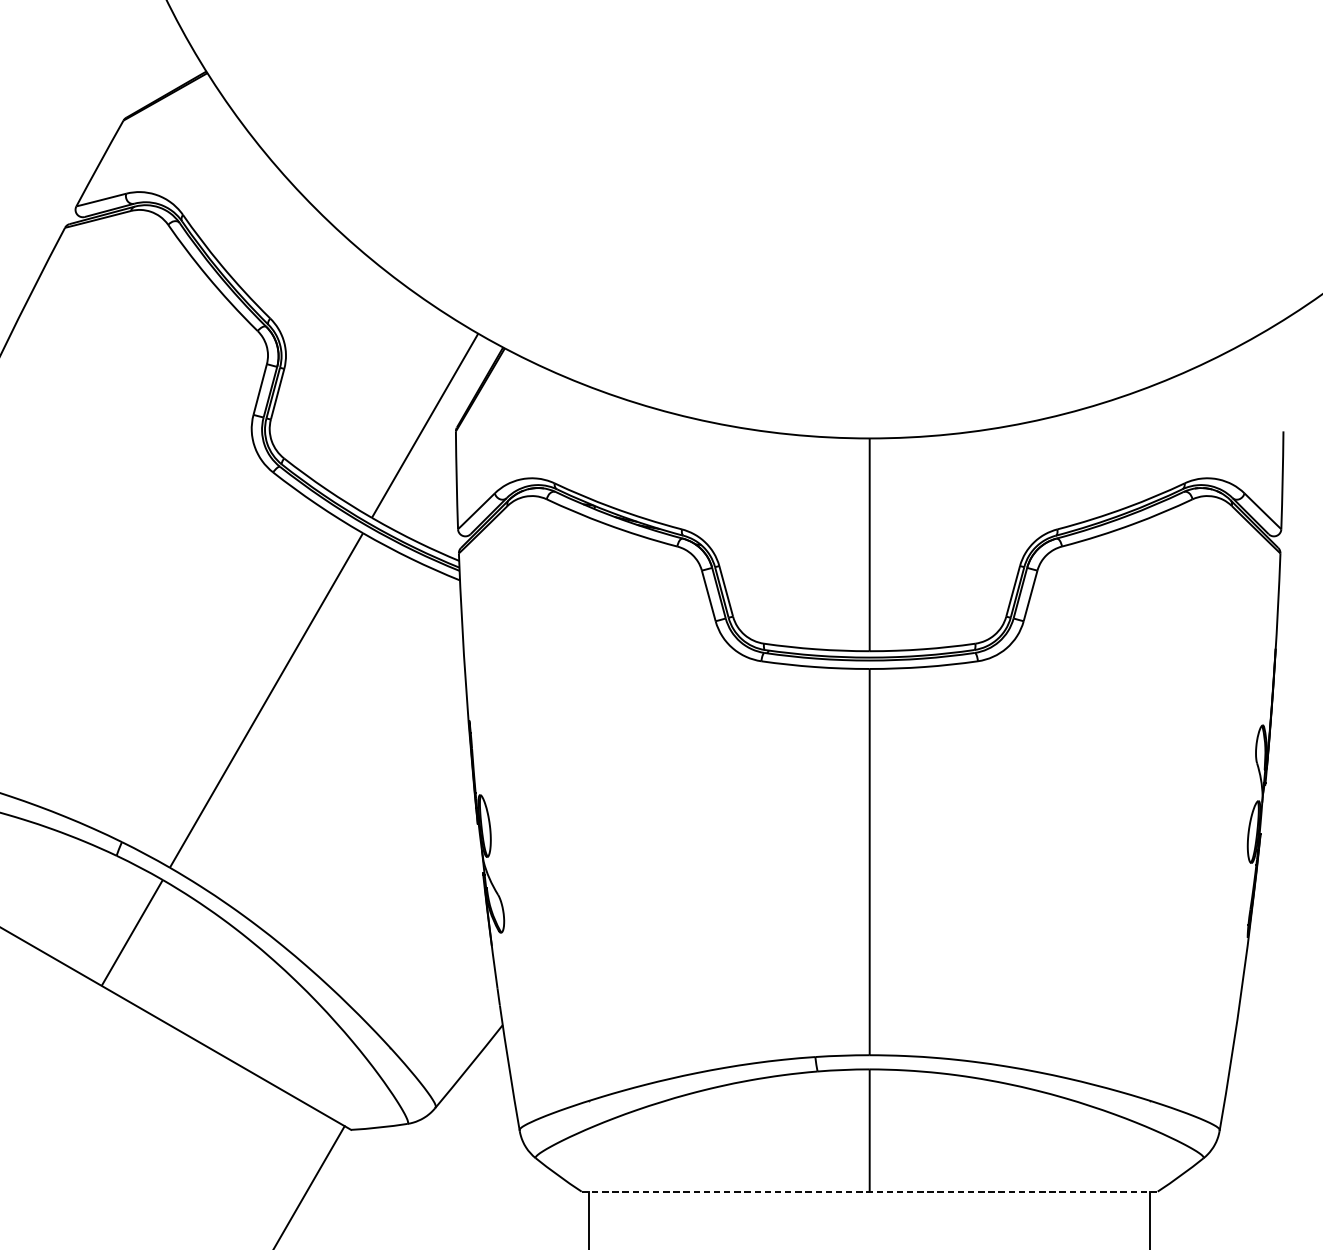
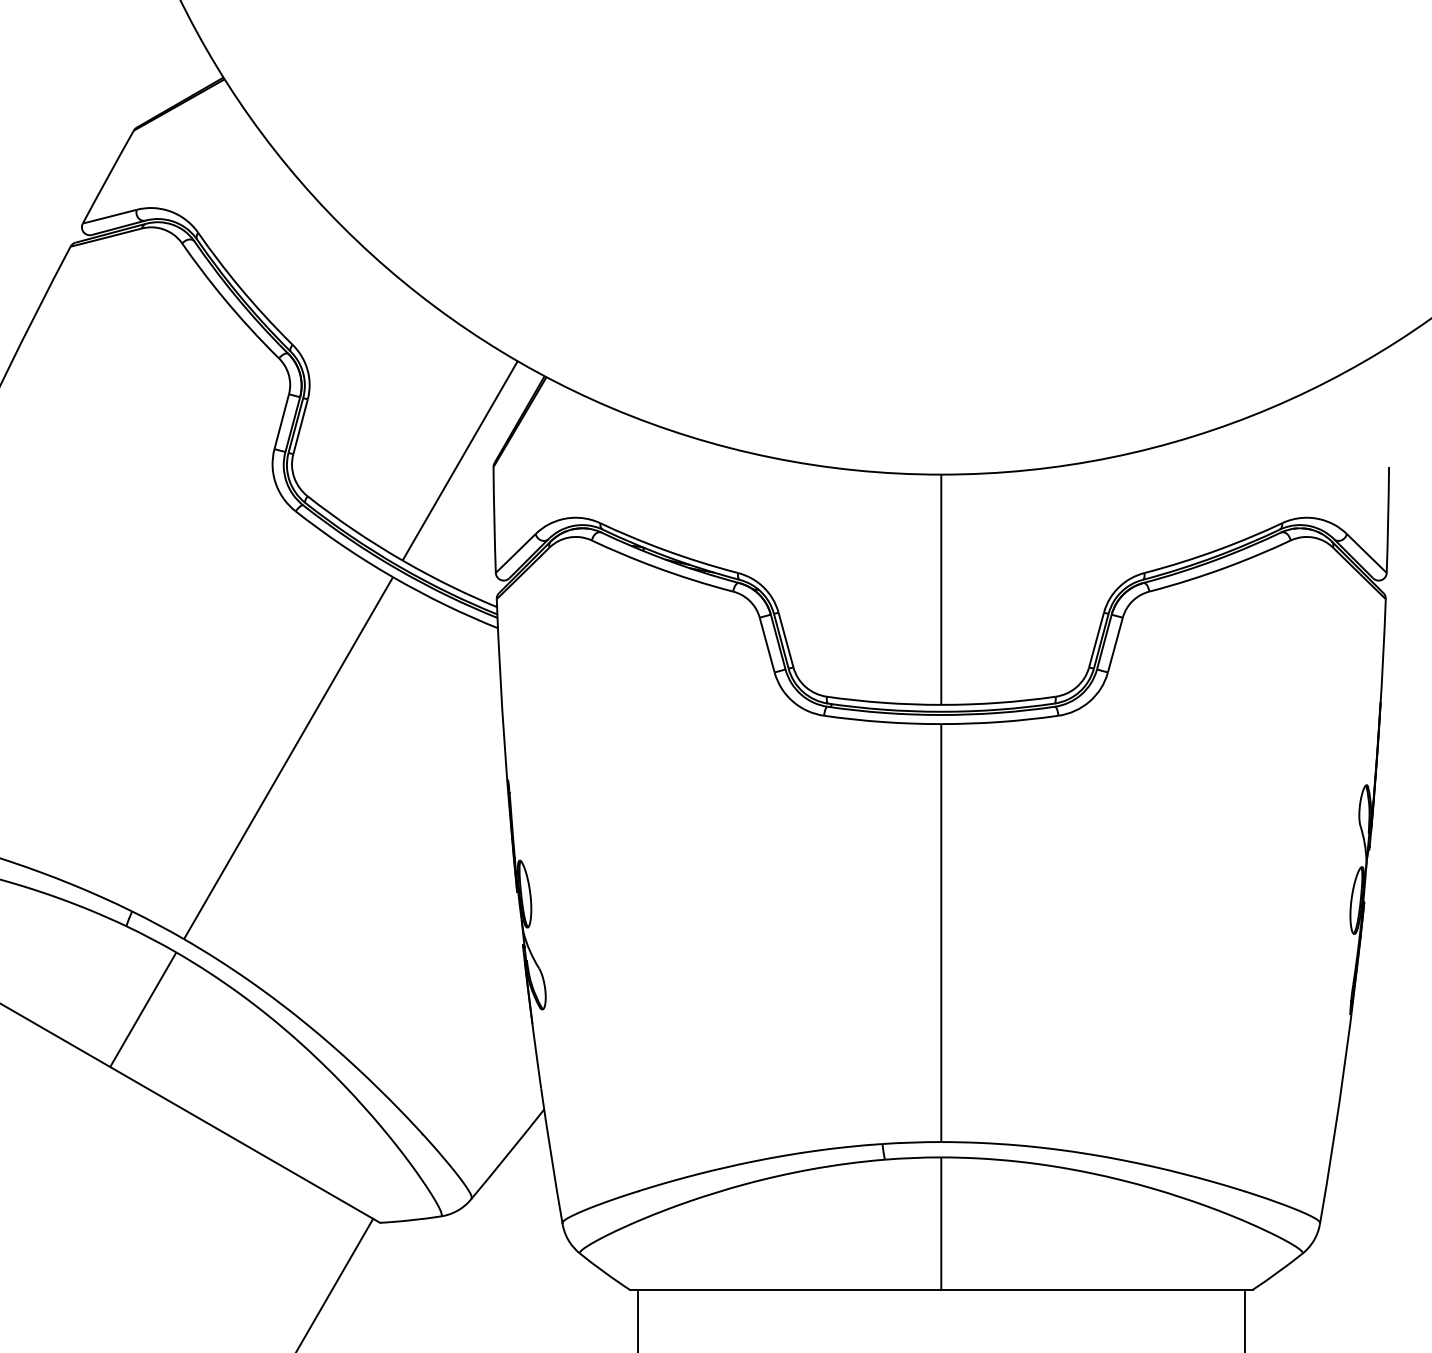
line: (869, 1191) -> (941, 1289), dashed -> solid

